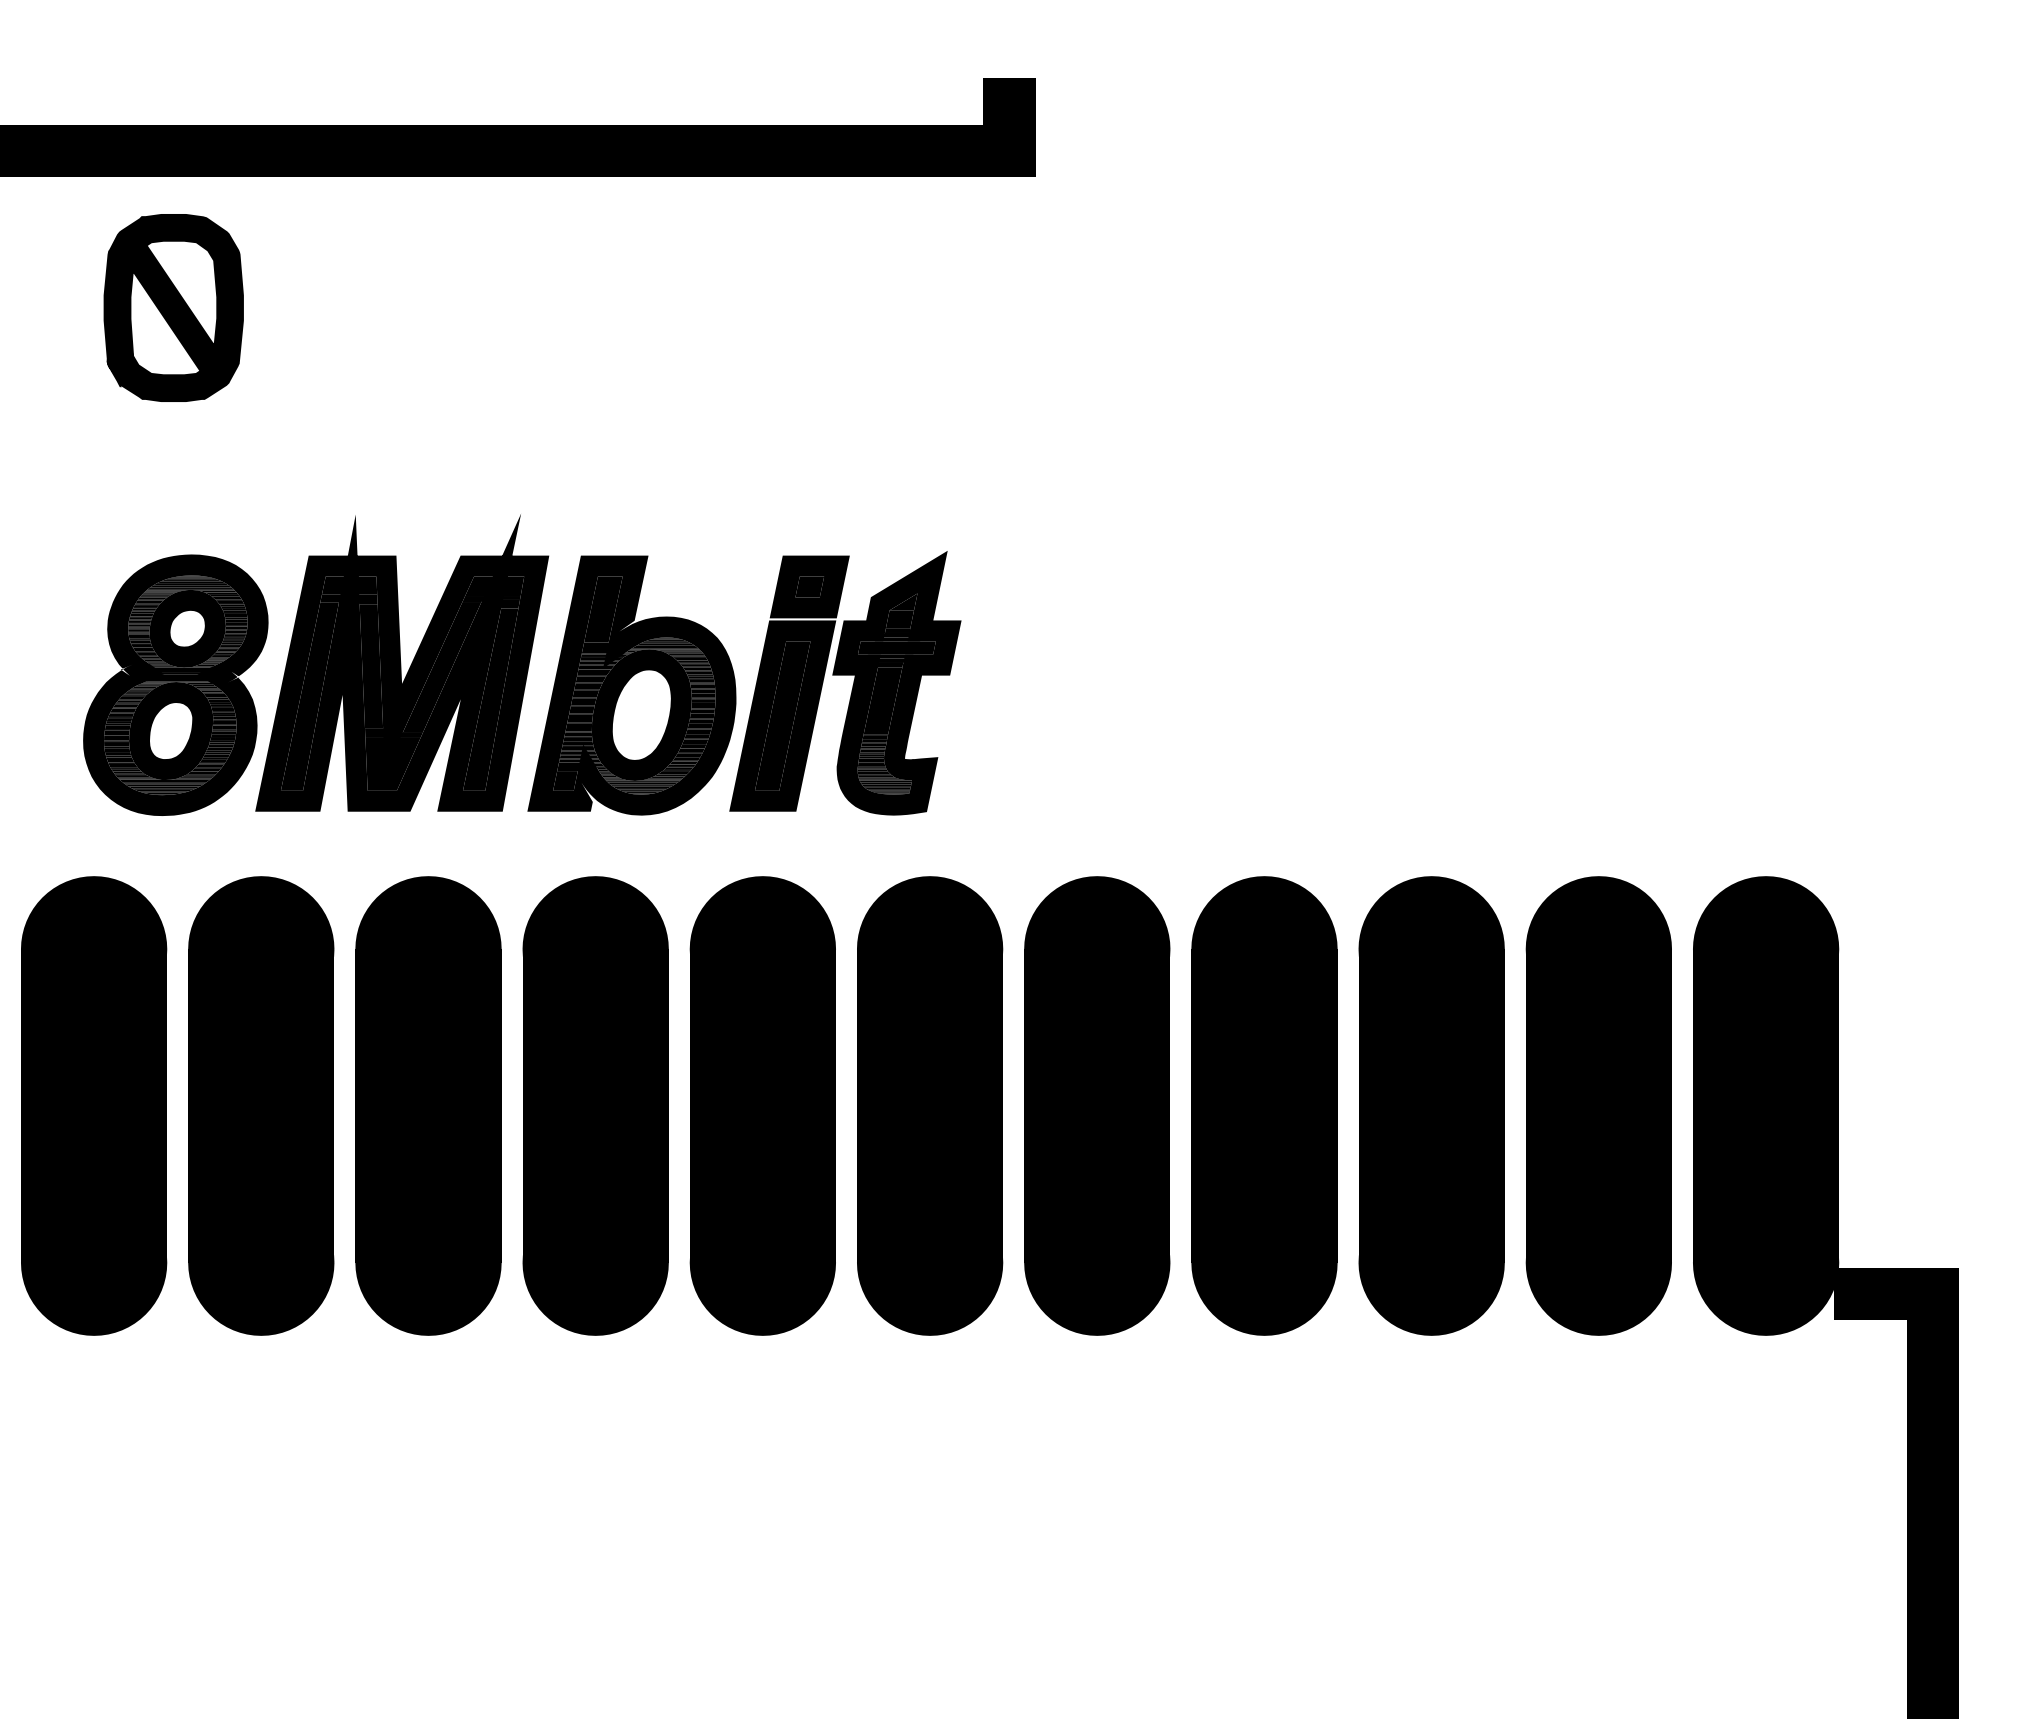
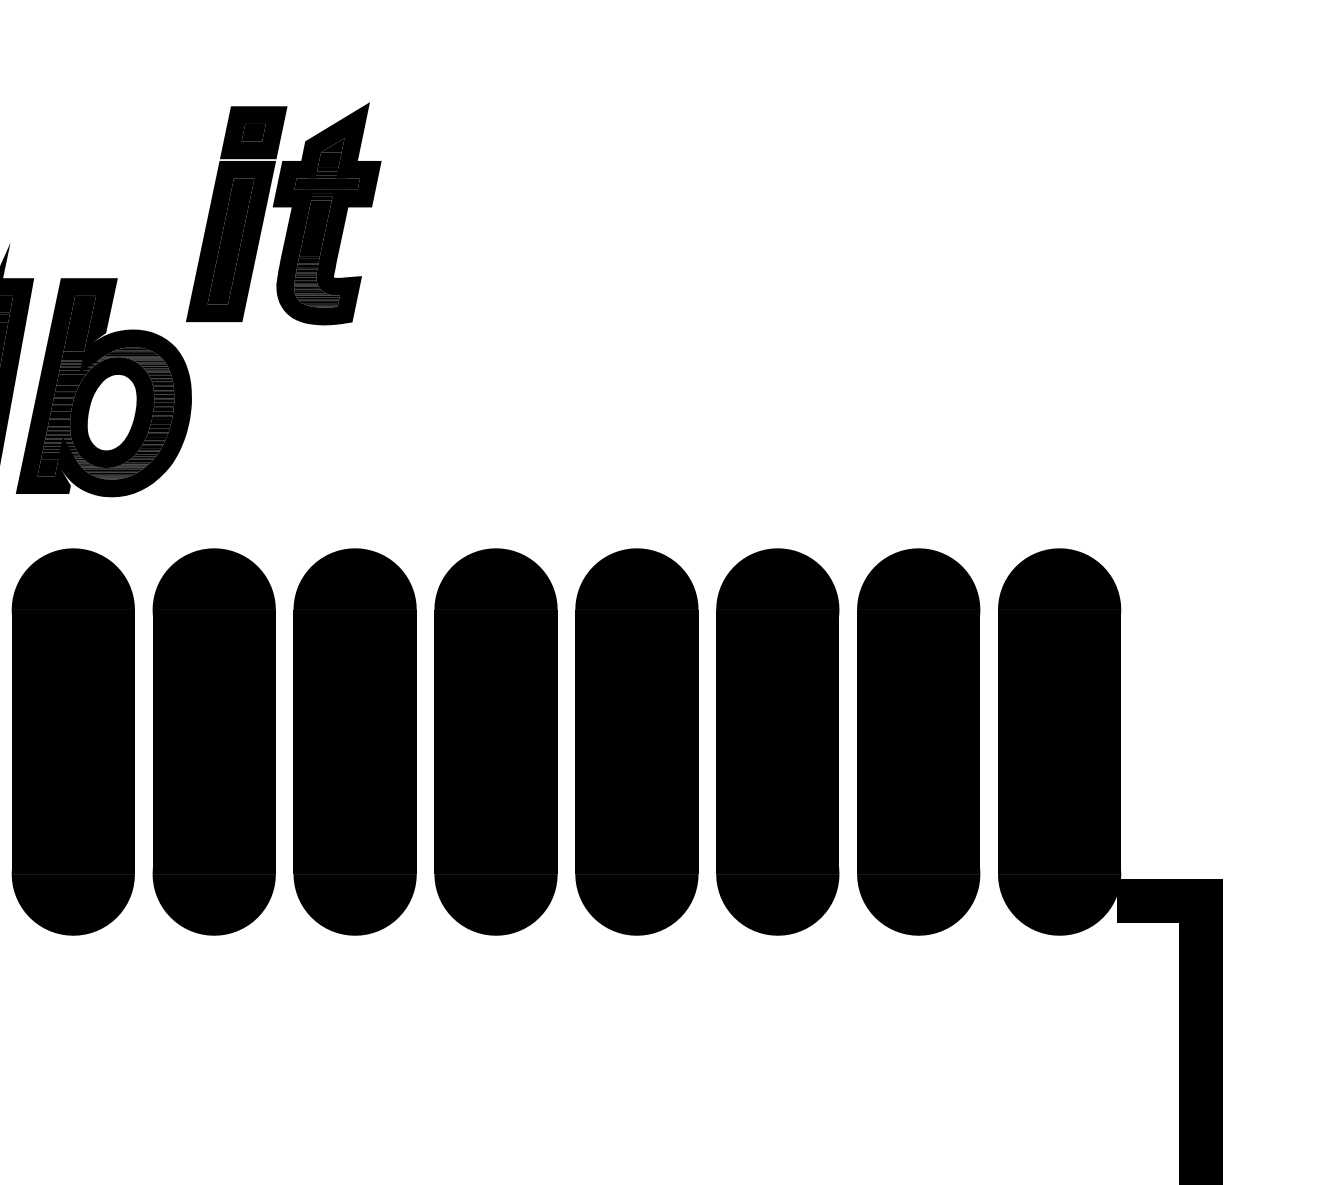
part: (852, 685) -> (289, 215), moved

